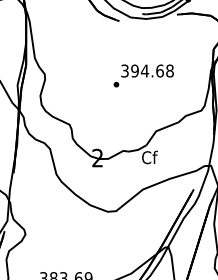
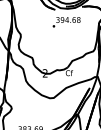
text: (143, 76) -> (66, 22), moved

